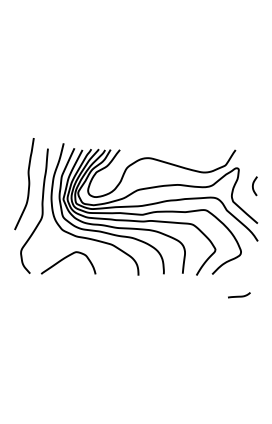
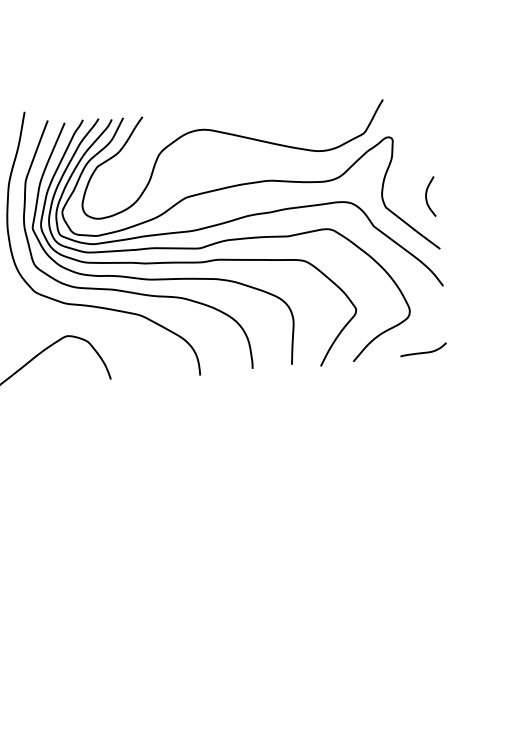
curve: (253, 186) -> (427, 197), moved
curve: (239, 295) -> (424, 350), moved

